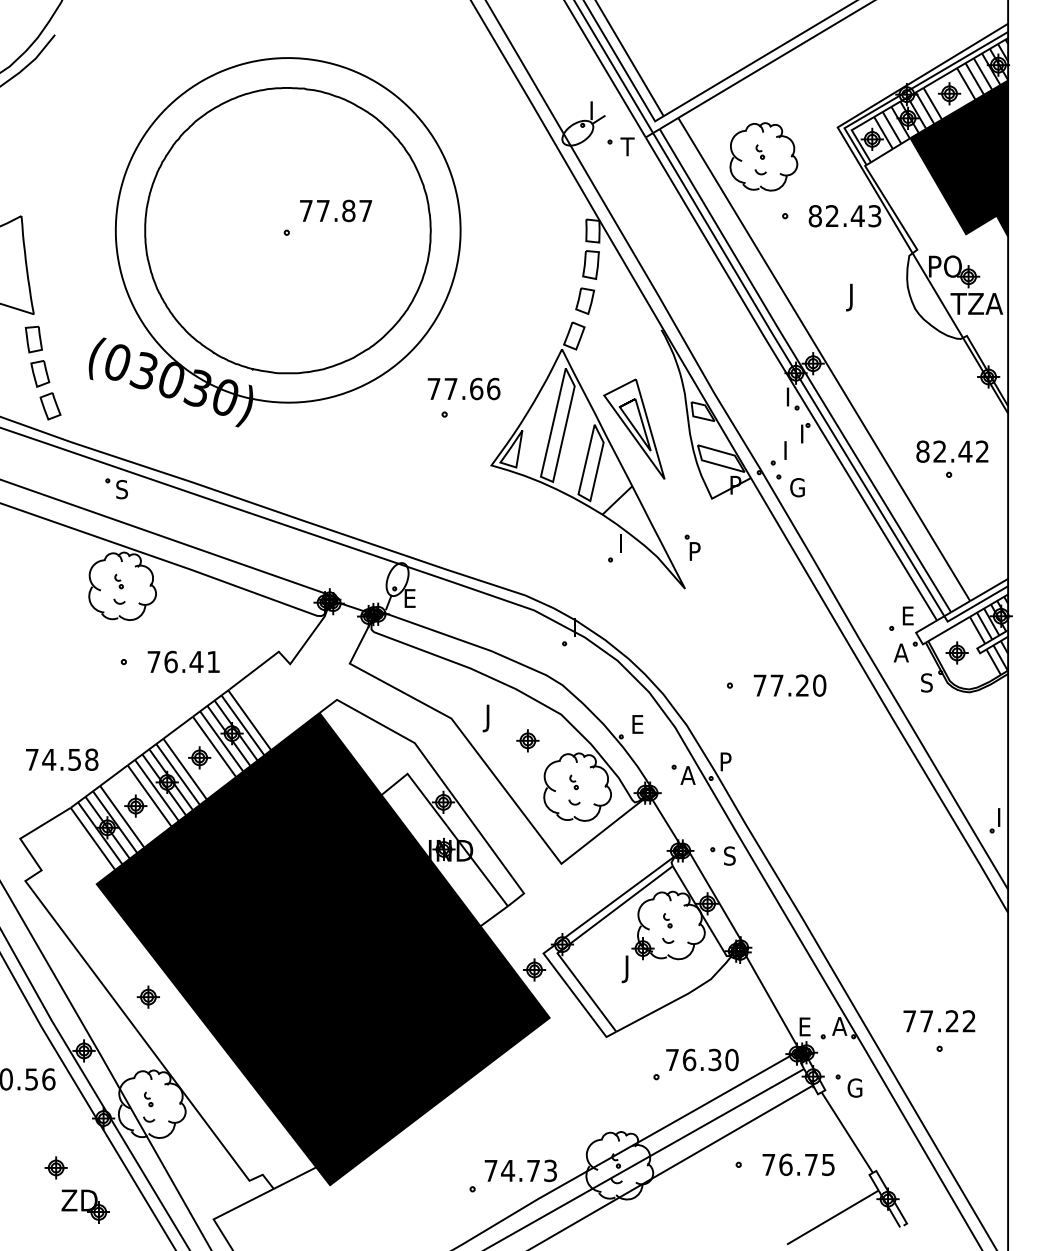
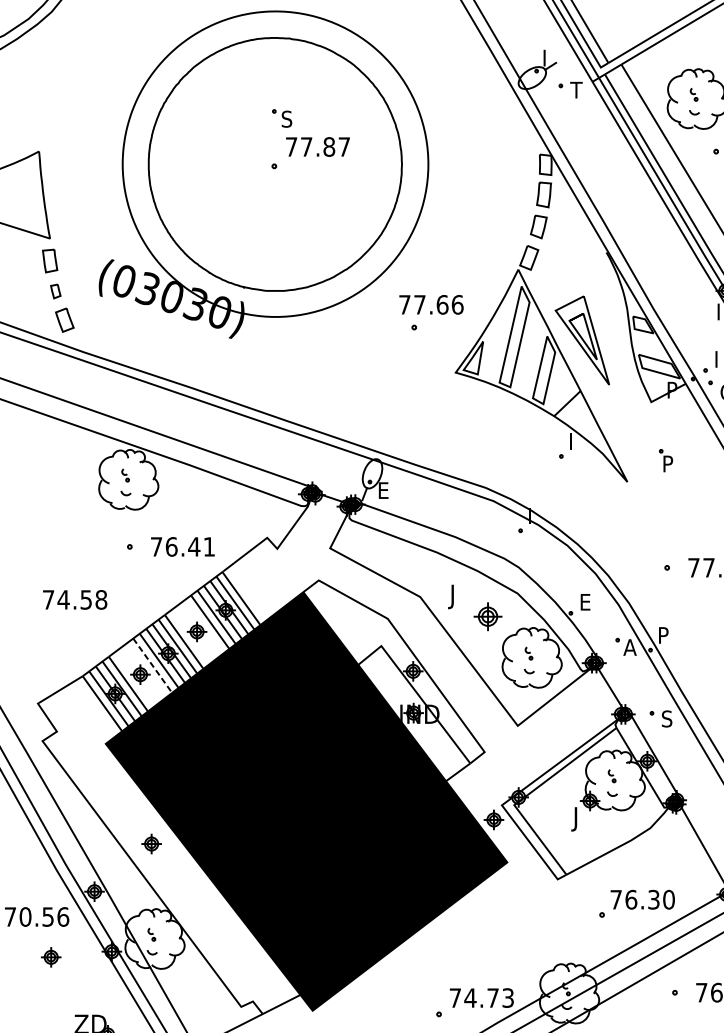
part: (40, 373) -> (55, 291), size x0.6
part: (116, 488) -> (282, 118), moved
part: (692, 547) -> (665, 460), moved
part: (527, 740) -> (487, 616), size x1.4
text: (62, 759) -> (75, 599), moved
line: (149, 796) -> (152, 666), solid -> dashed
part: (55, 1167) -> (50, 956), moved

